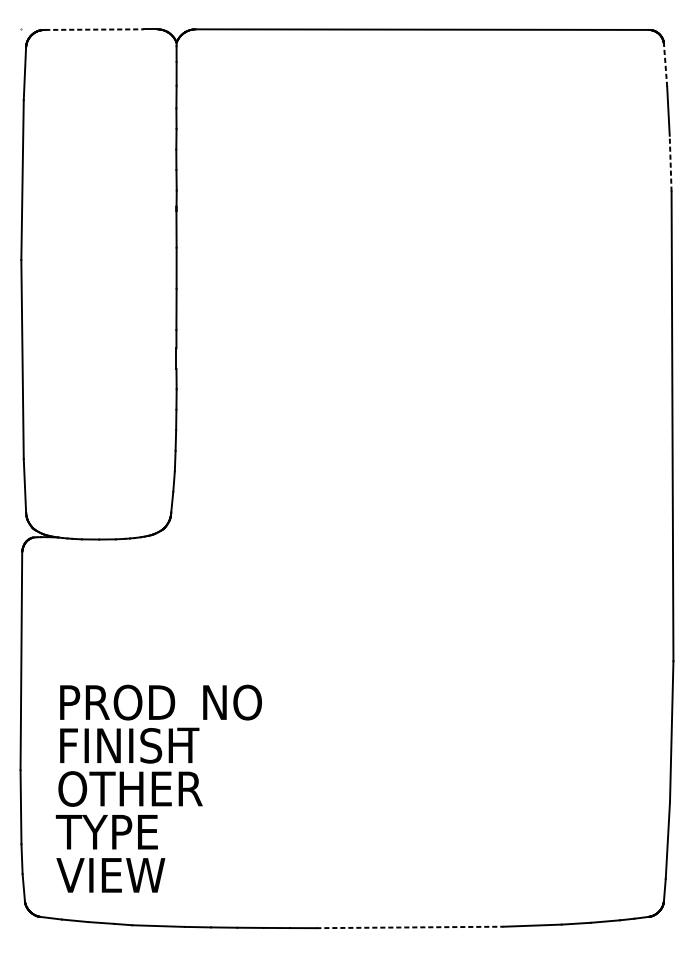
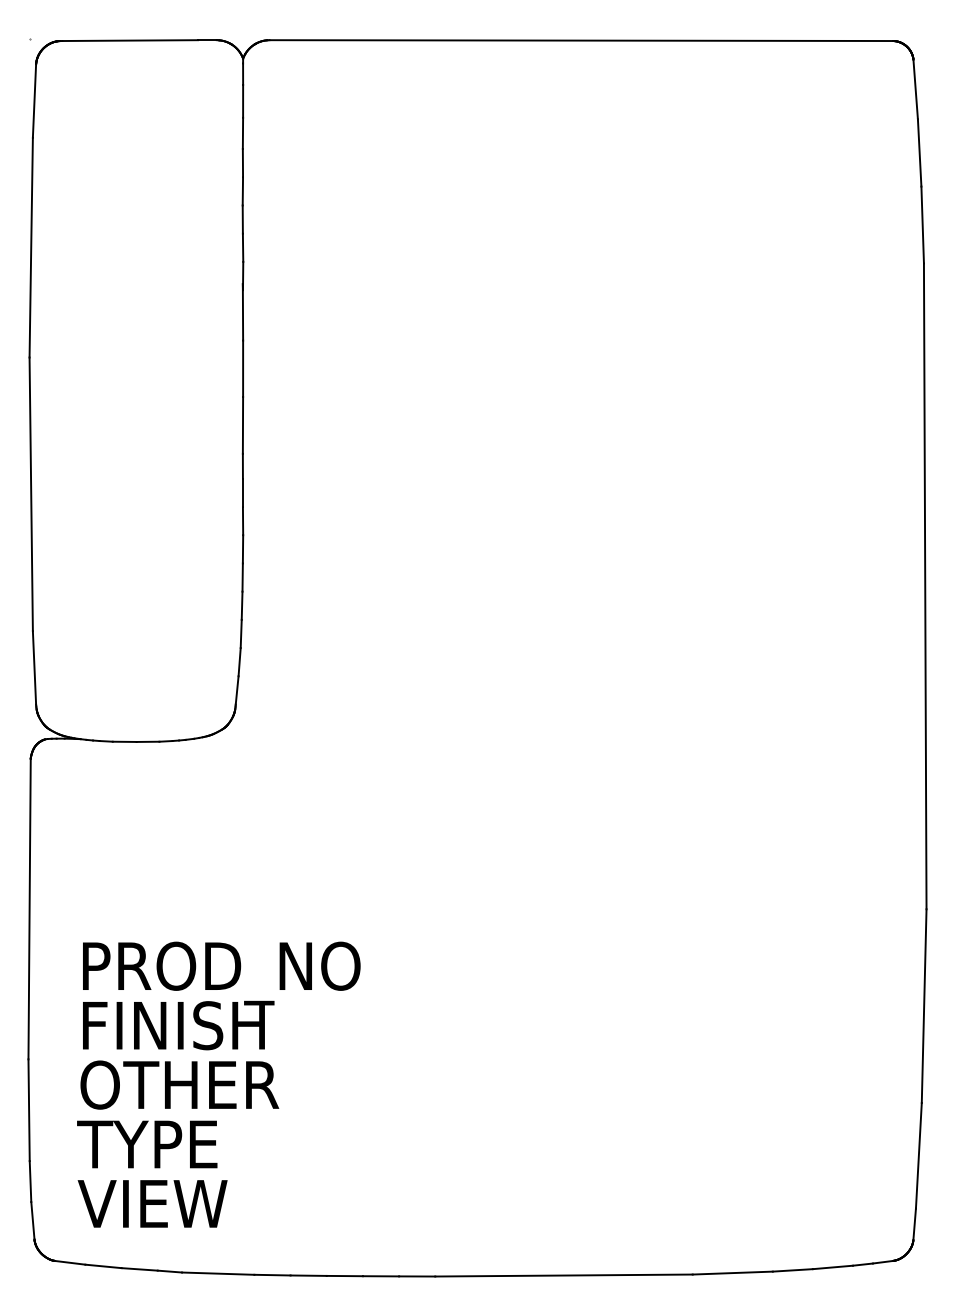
line: (94, 29) -> (130, 40), dashed -> solid
line: (665, 65) -> (915, 89), dashed -> solid
line: (670, 163) -> (922, 224), dashed -> solid
line: (409, 927) -> (563, 1275), dashed -> solid

